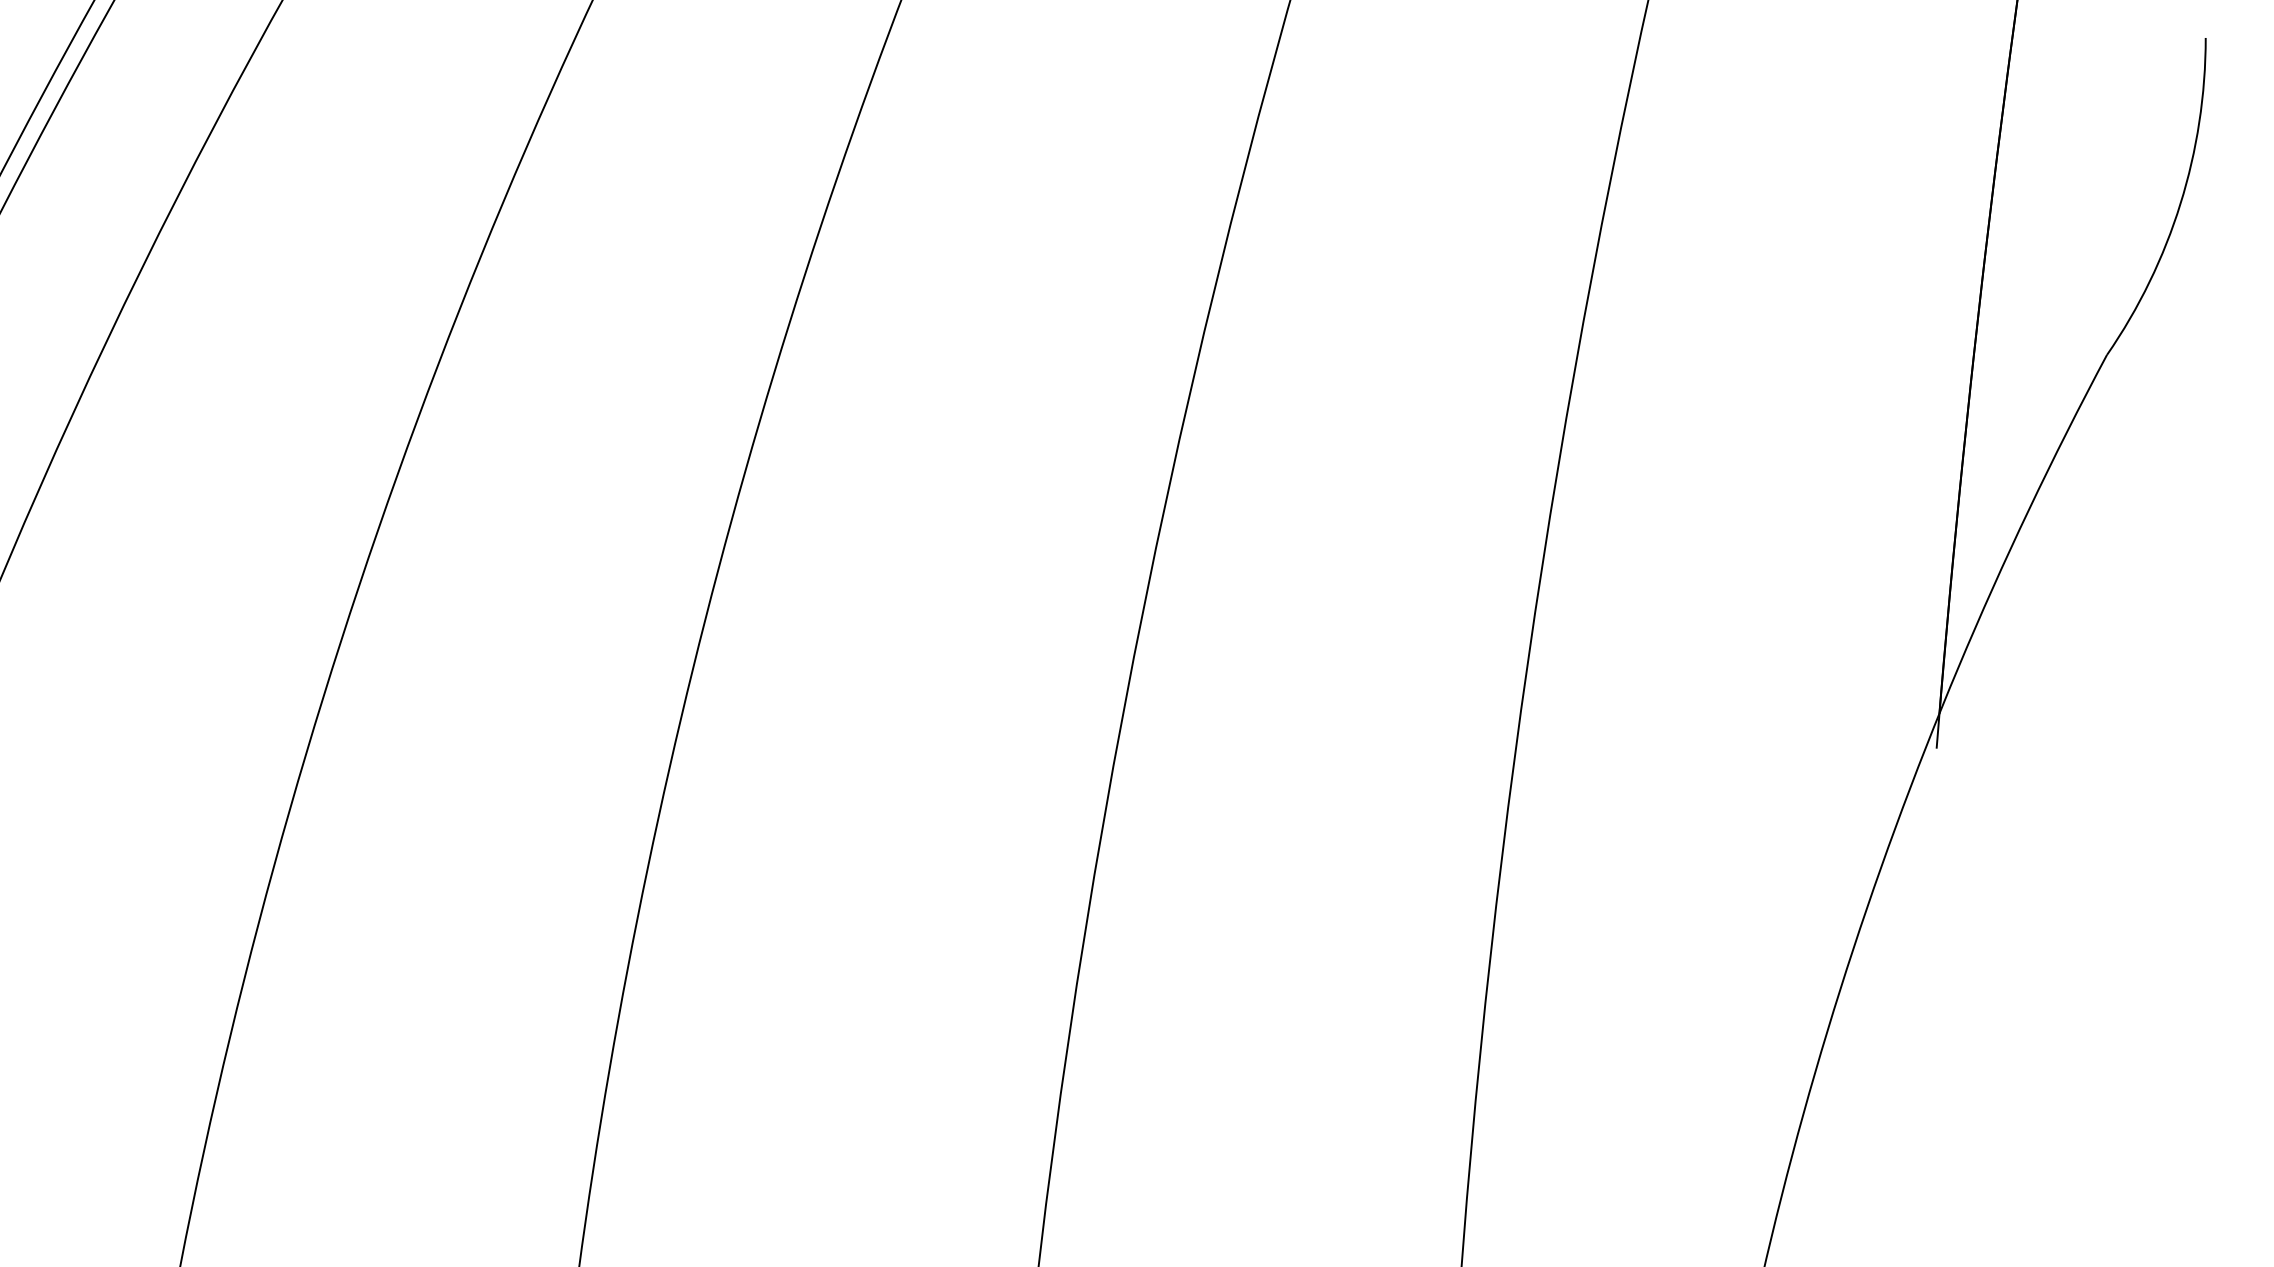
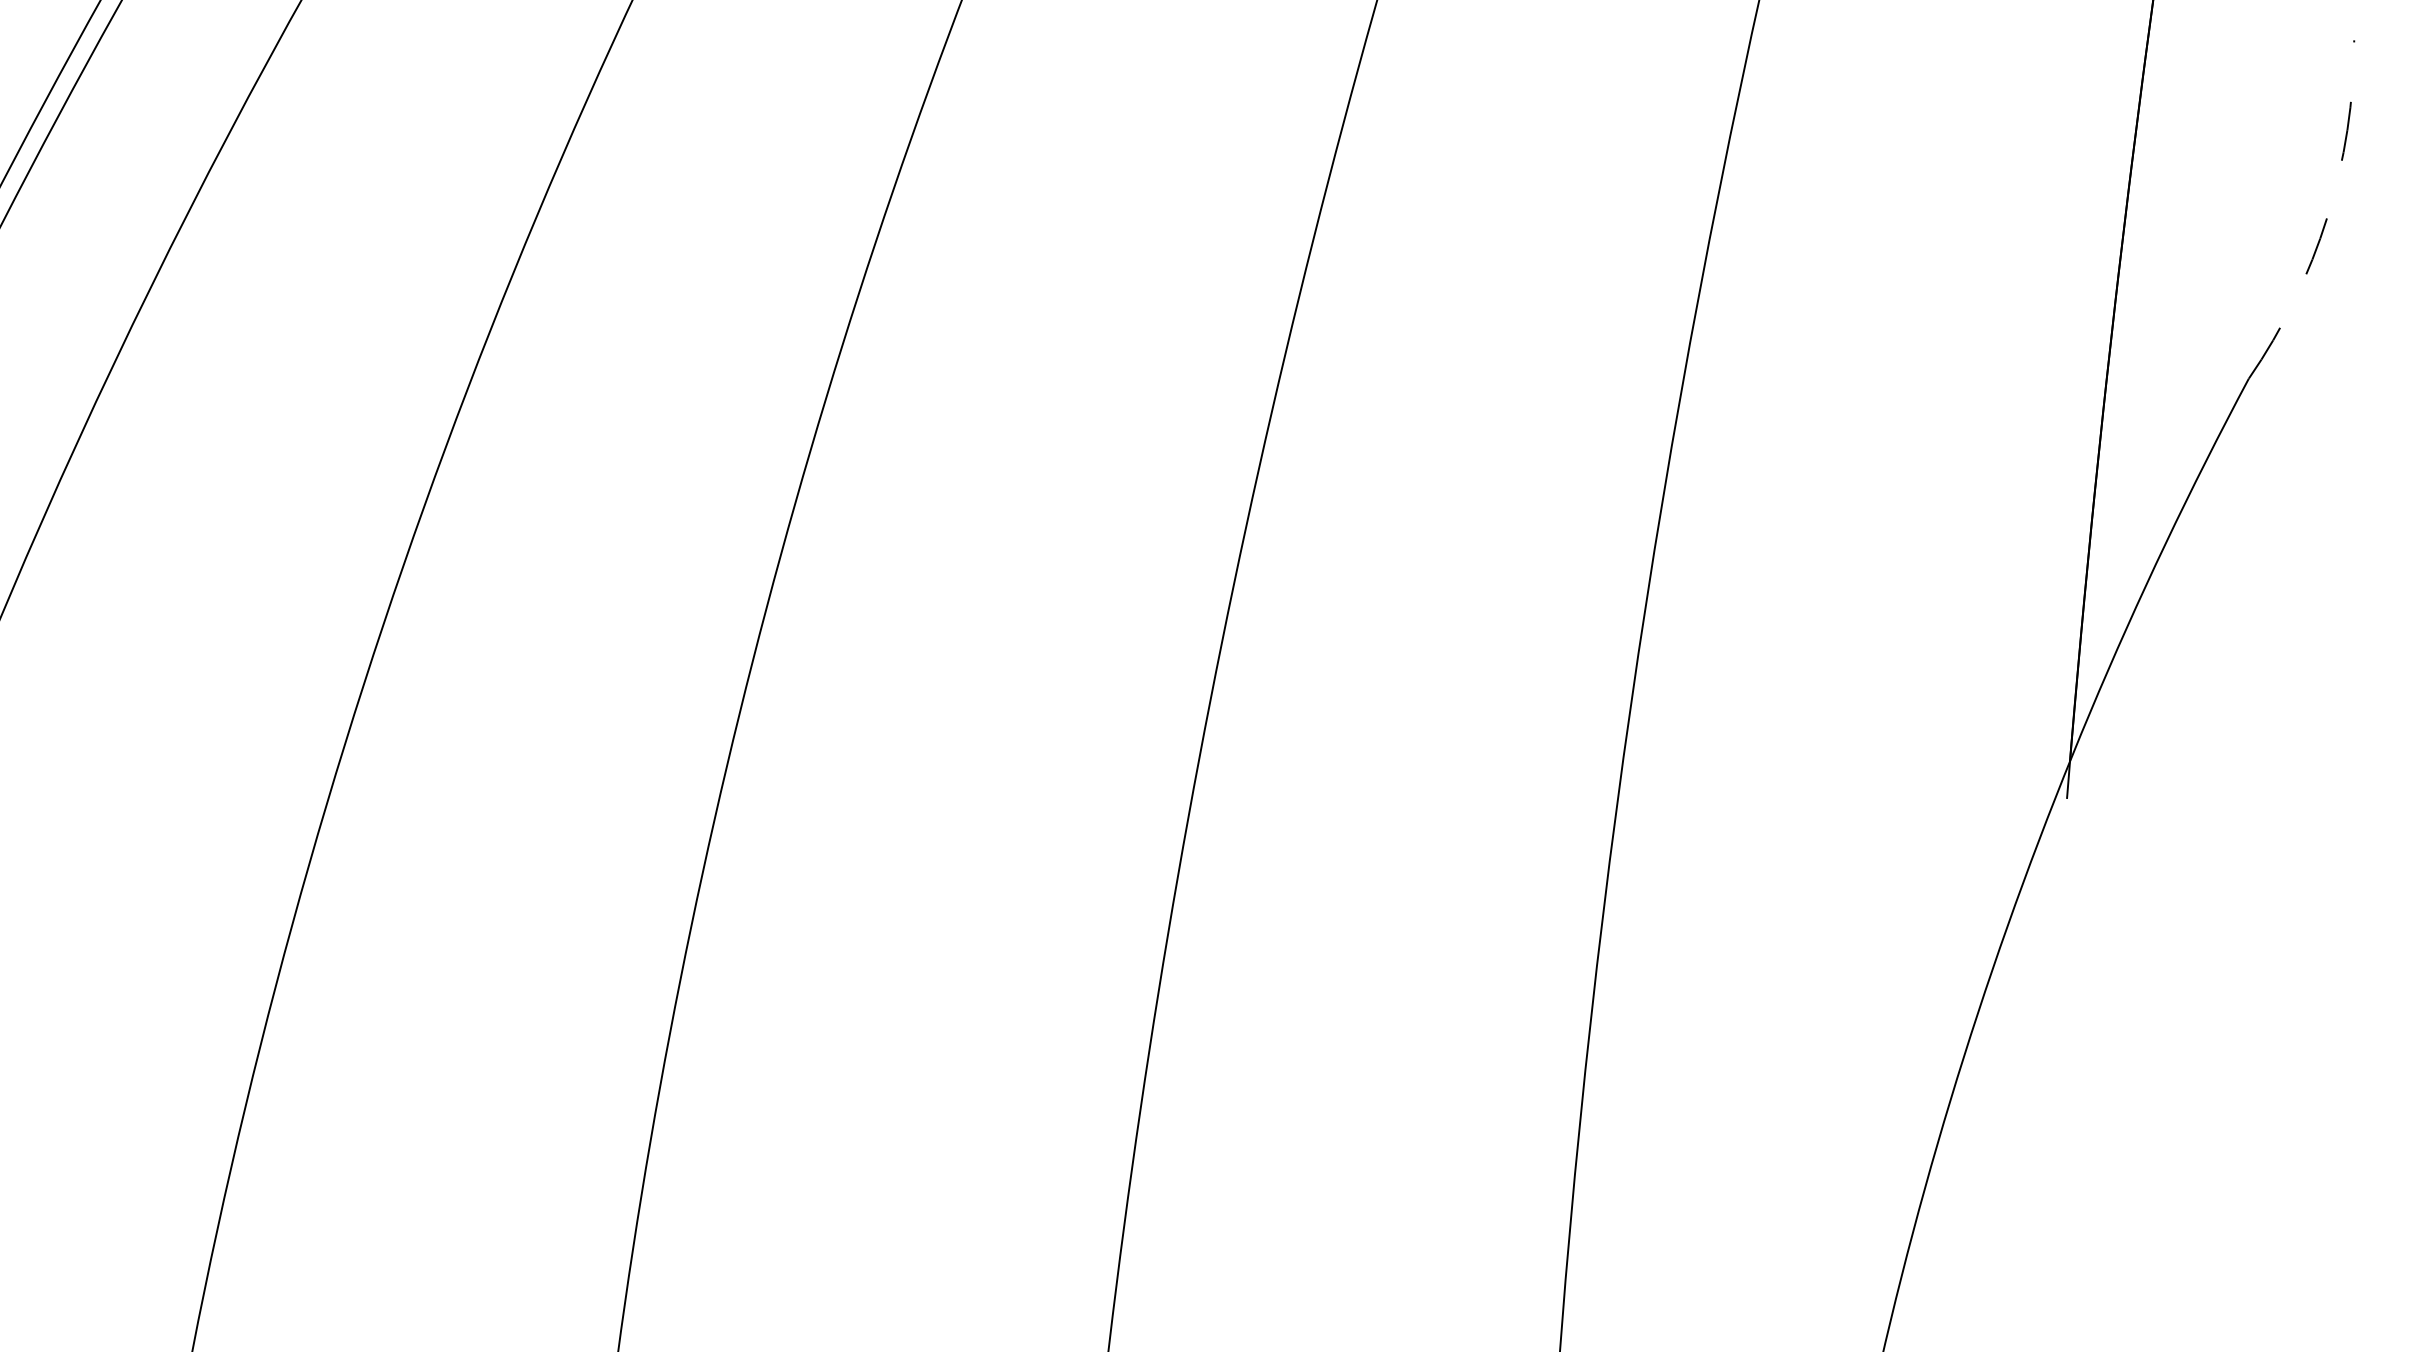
arc: (2180, 203) -> (2327, 217), solid -> dashed

